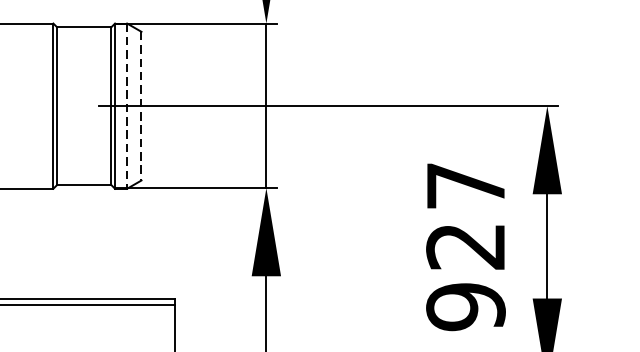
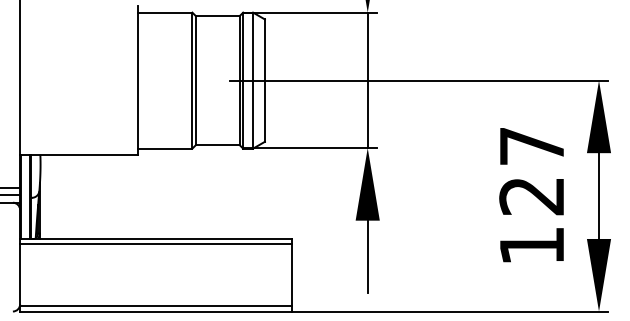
line: (127, 106) -> (253, 80), dashed -> solid
line: (140, 107) -> (264, 81), dashed -> solid
text: (465, 306) -> (531, 245), 927 -> 127

